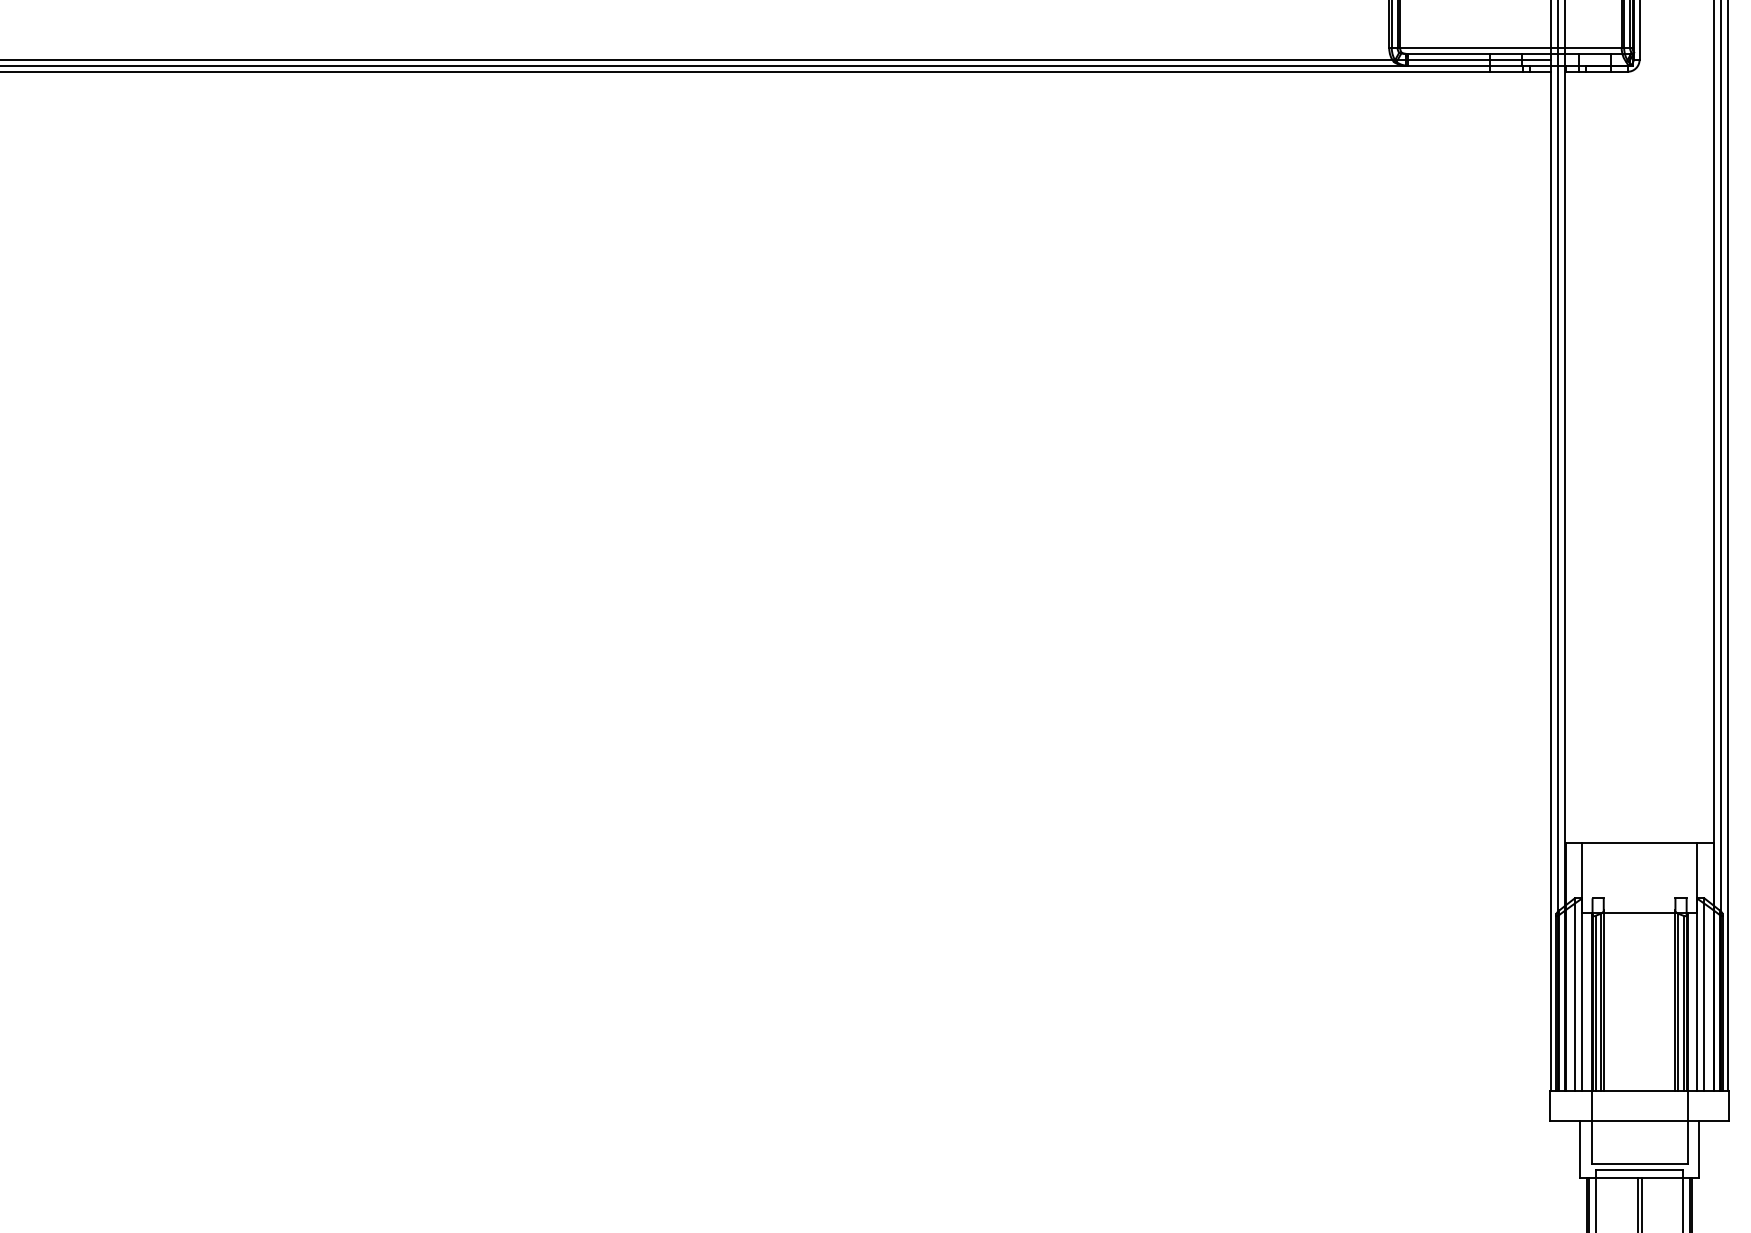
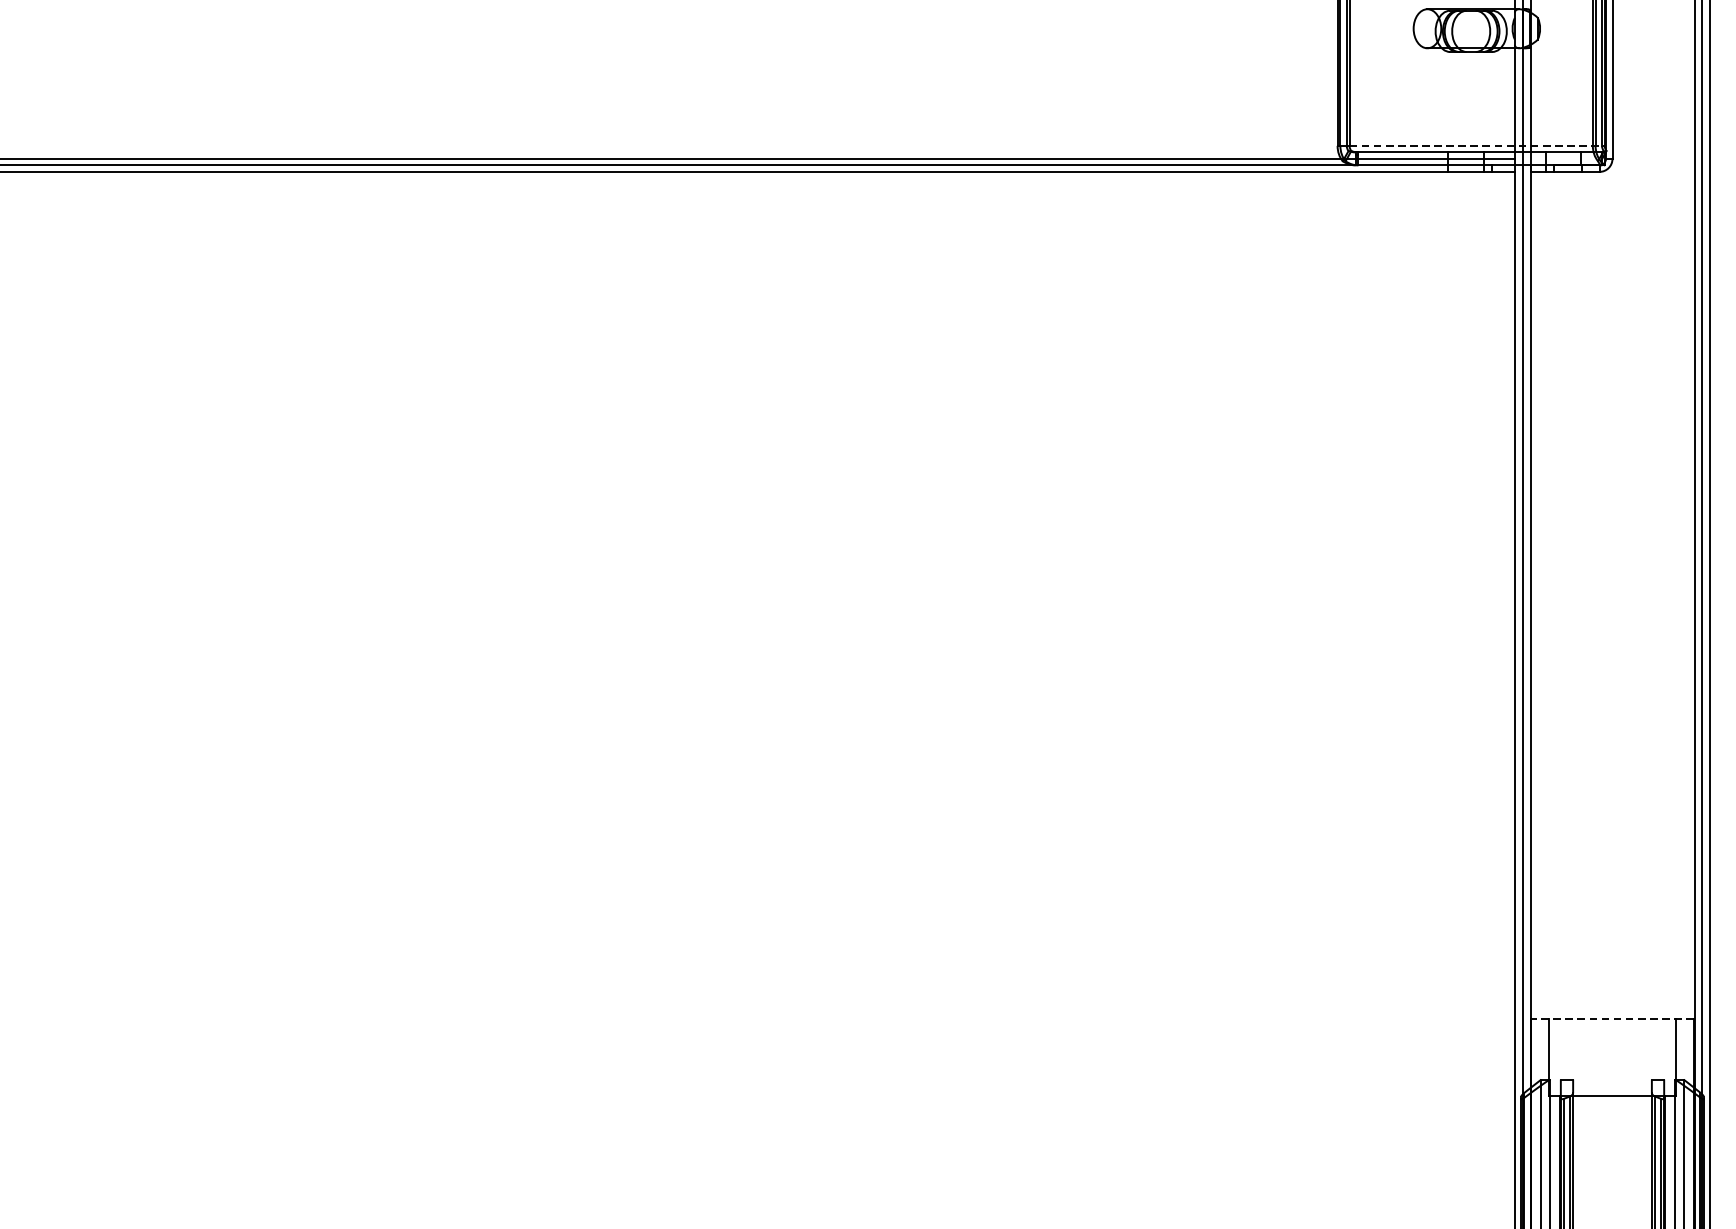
line: (1516, 48) -> (1477, 146), solid -> dashed
line: (1639, 843) -> (1612, 1019), solid -> dashed

